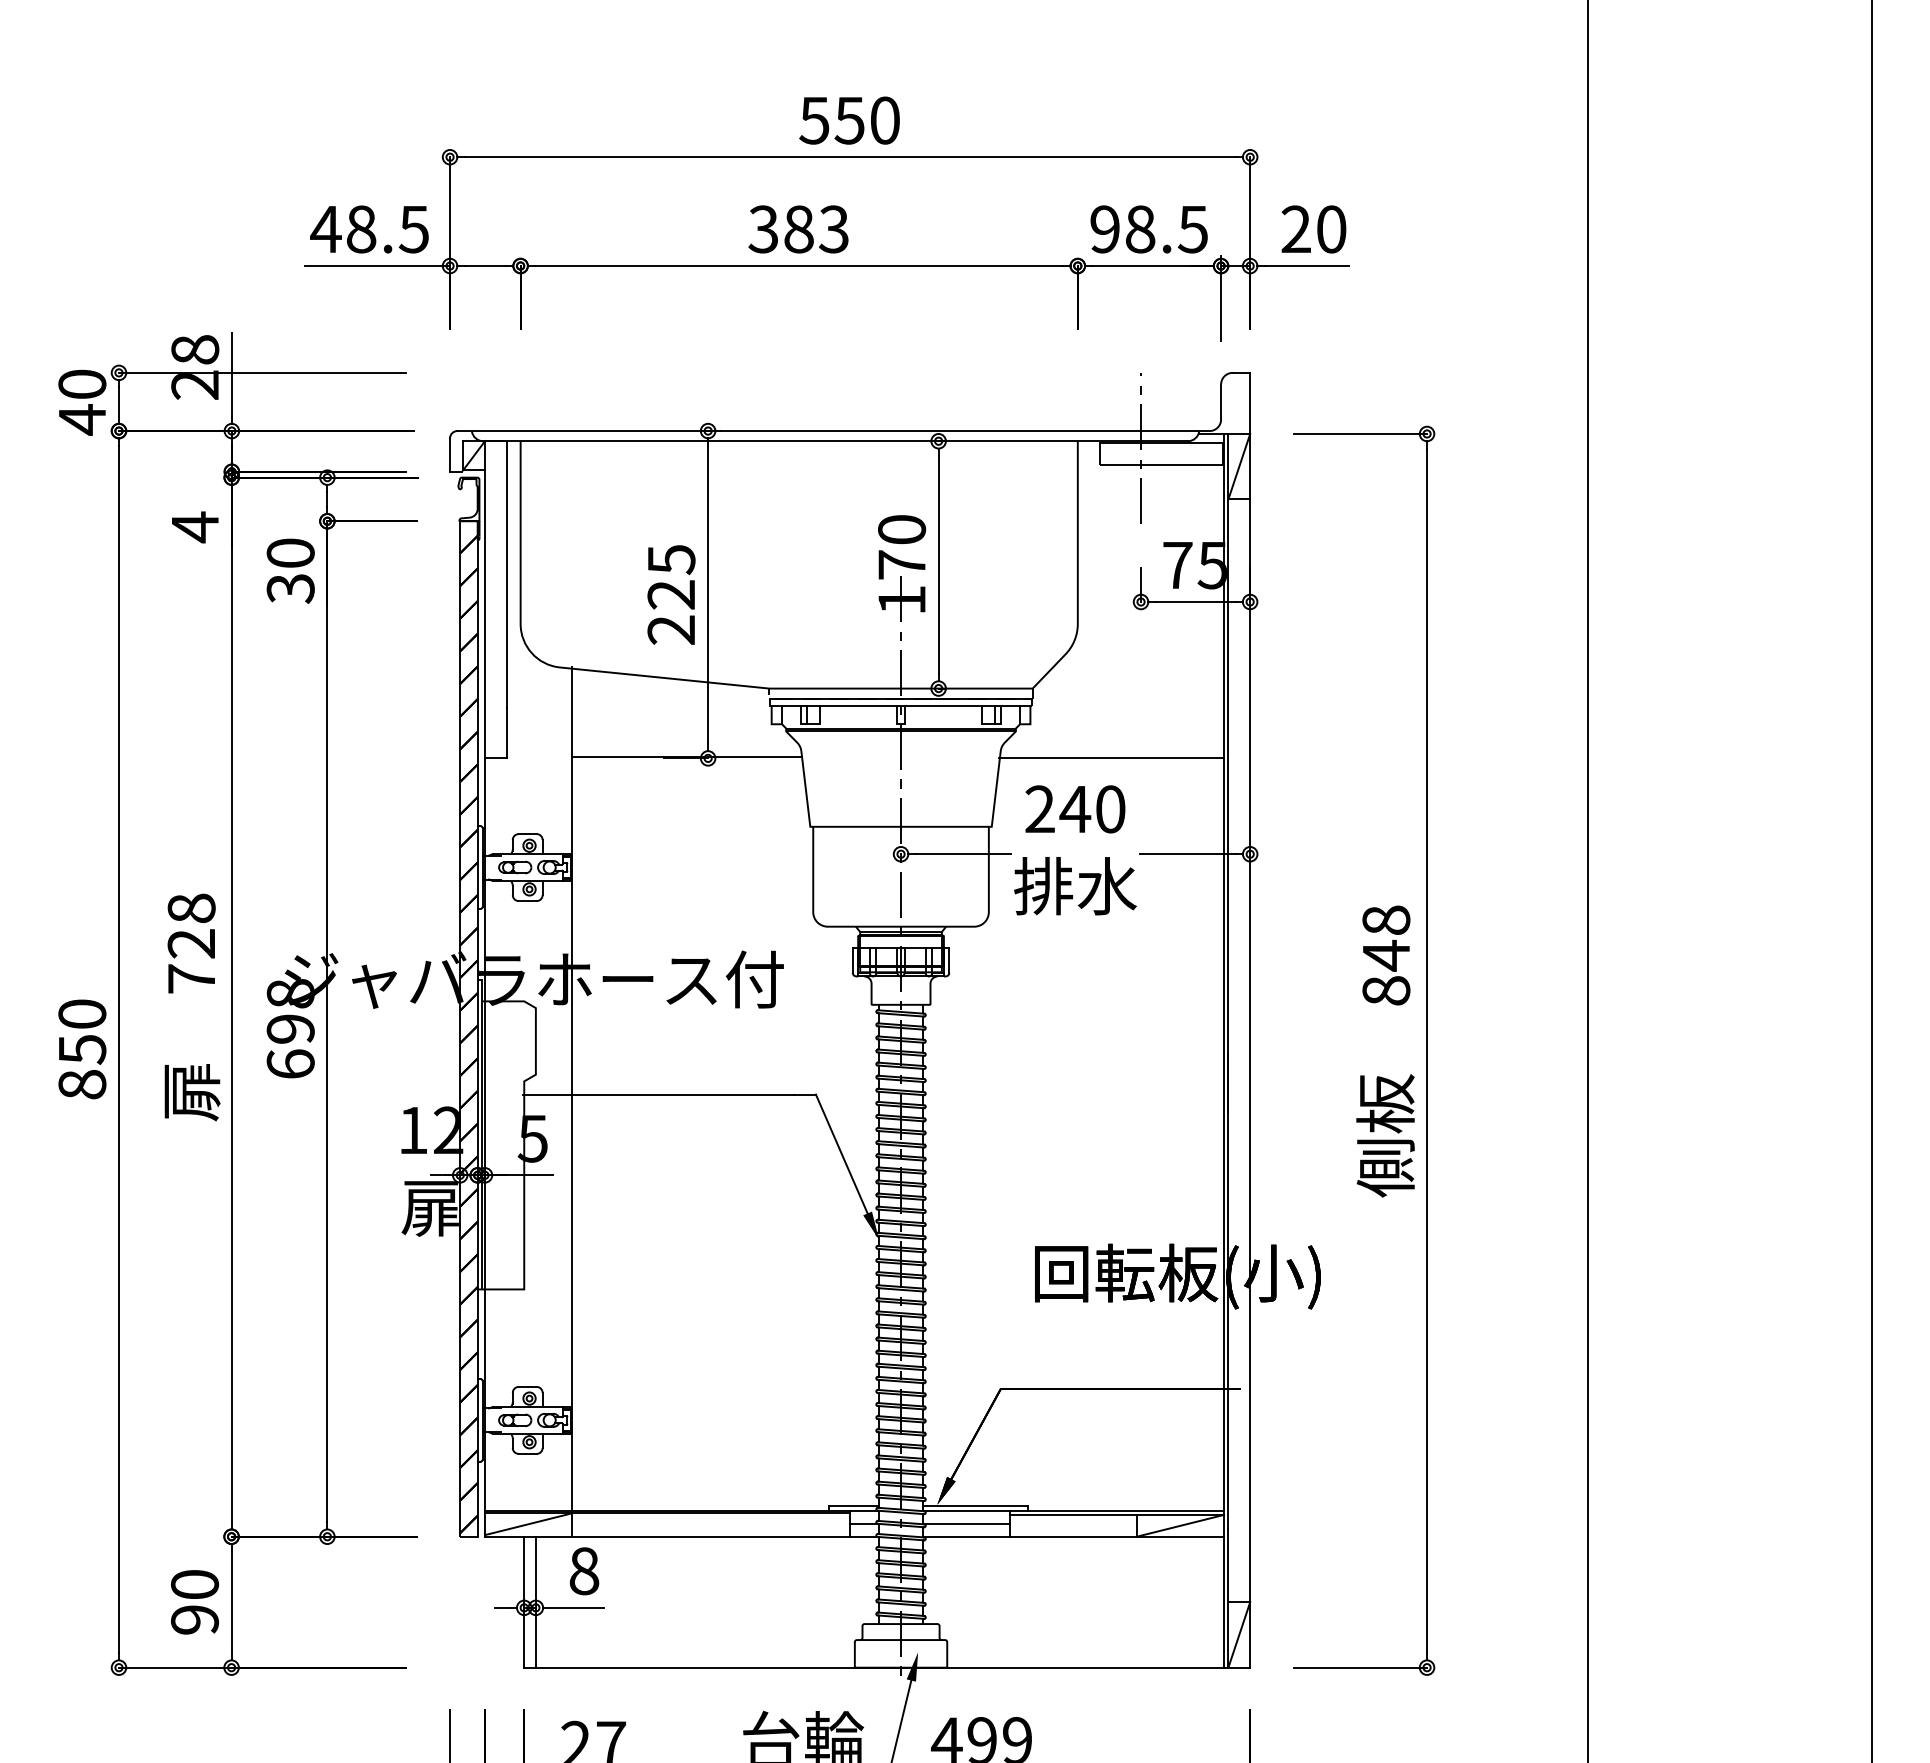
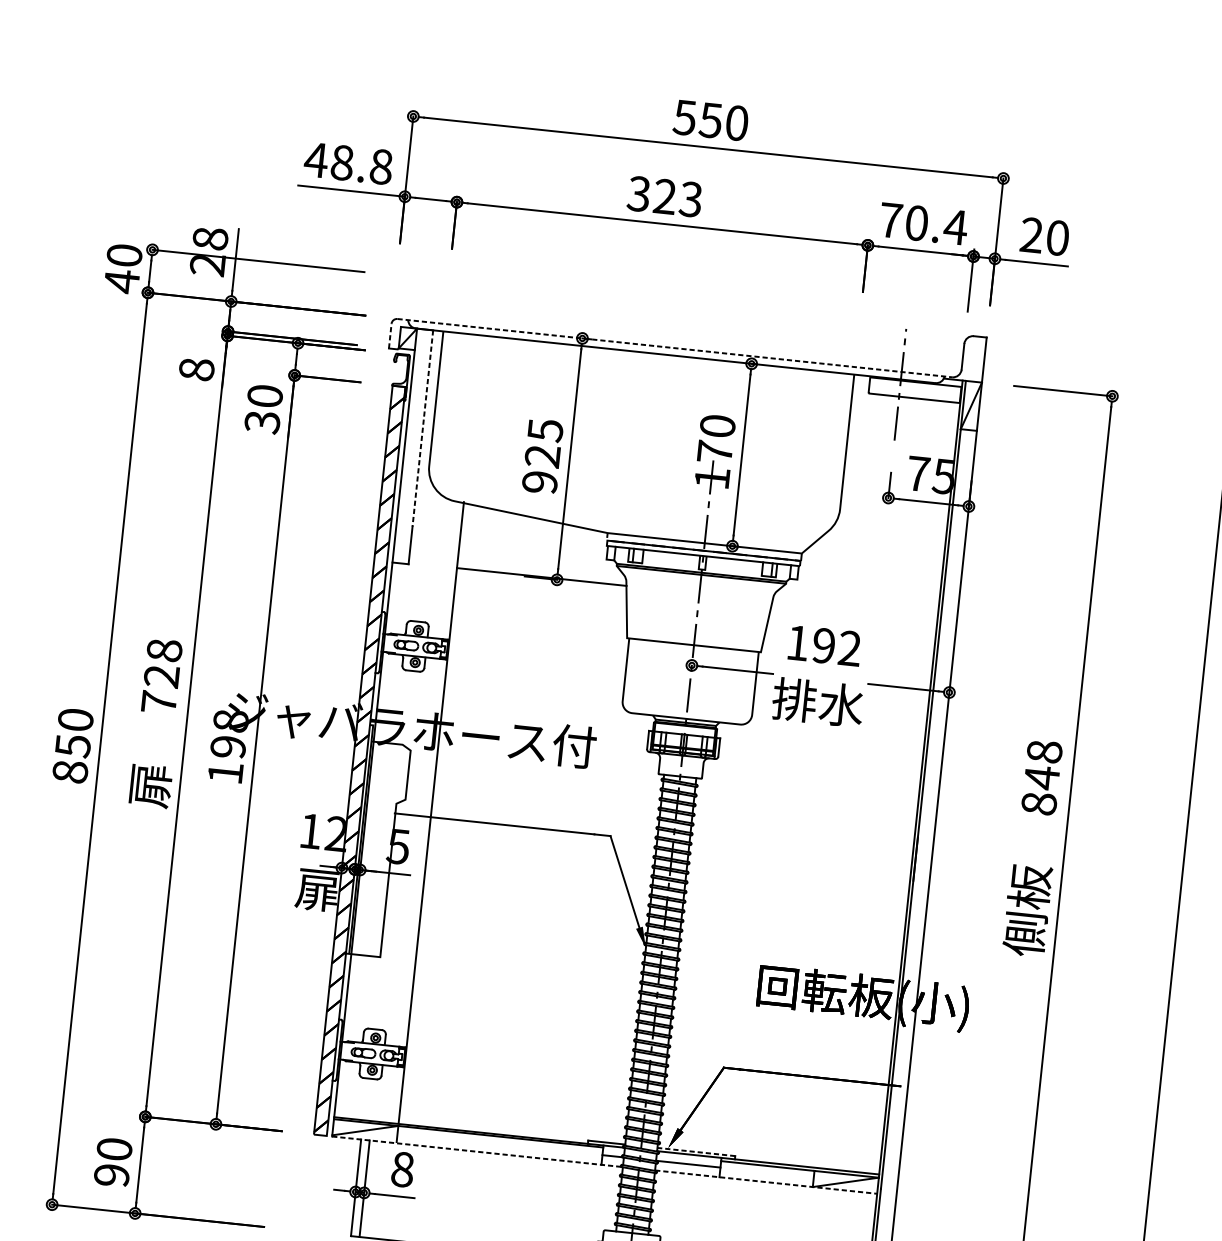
text: (413, 229) -> (380, 166), 48.5 -> 48.8
text: (798, 229) -> (664, 196), 383 -> 323
text: (1149, 229) -> (923, 223), 98.5 -> 70.4
line: (833, 431) -> (674, 348), solid -> dashed
line: (450, 455) -> (390, 336), solid -> dashed
text: (195, 527) -> (196, 369), 4 -> 8
line: (506, 574) -> (422, 428), solid -> dashed
text: (671, 629) -> (540, 481), 225 -> 925
line: (1111, 758) -> (854, 611), removed
text: (1075, 809) -> (824, 645), 240 -> 192
text: (290, 1063) -> (225, 772), 698 -> 198
line: (975, 1506) -> (696, 1152), solid -> dashed
line: (681, 1536) -> (477, 1151), solid -> dashed
line: (1073, 1536) -> (766, 1181), solid -> dashed

